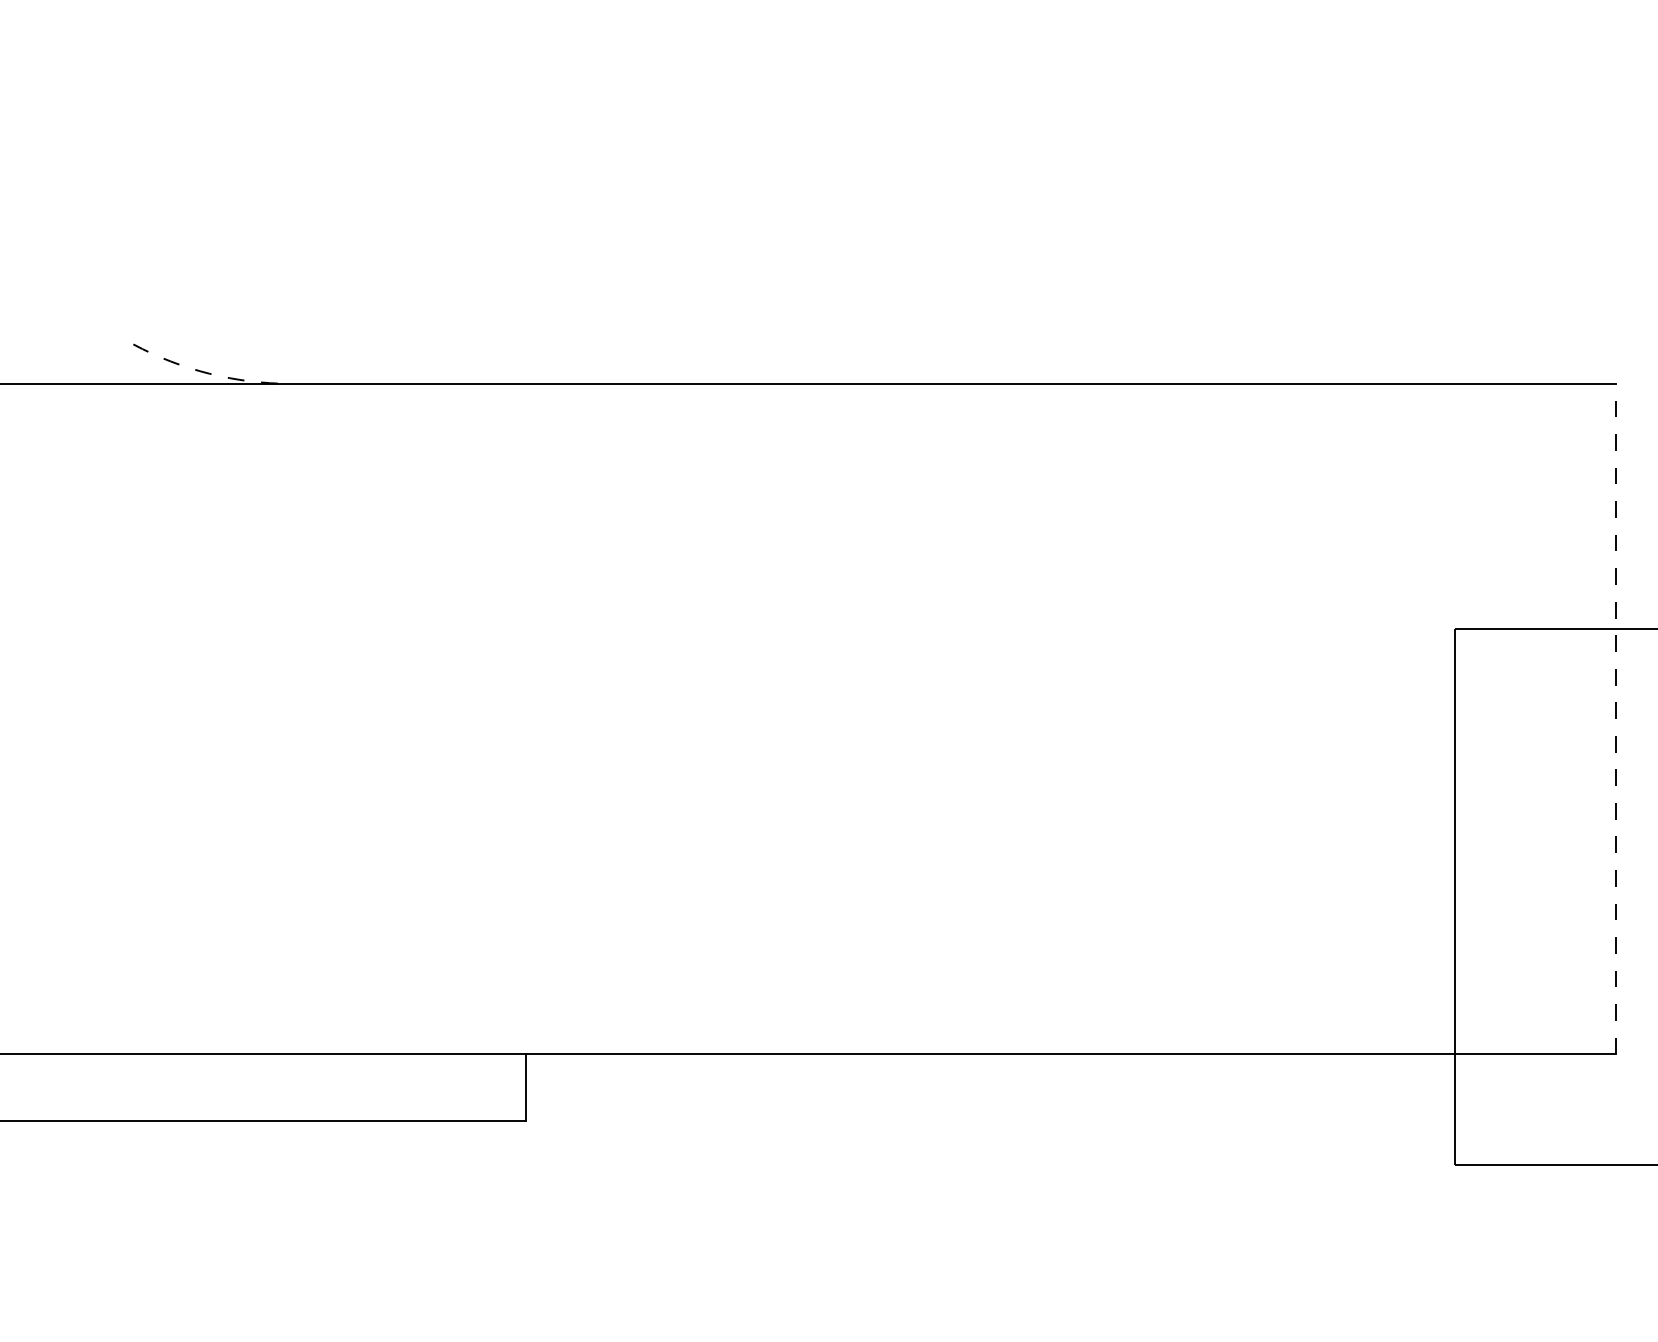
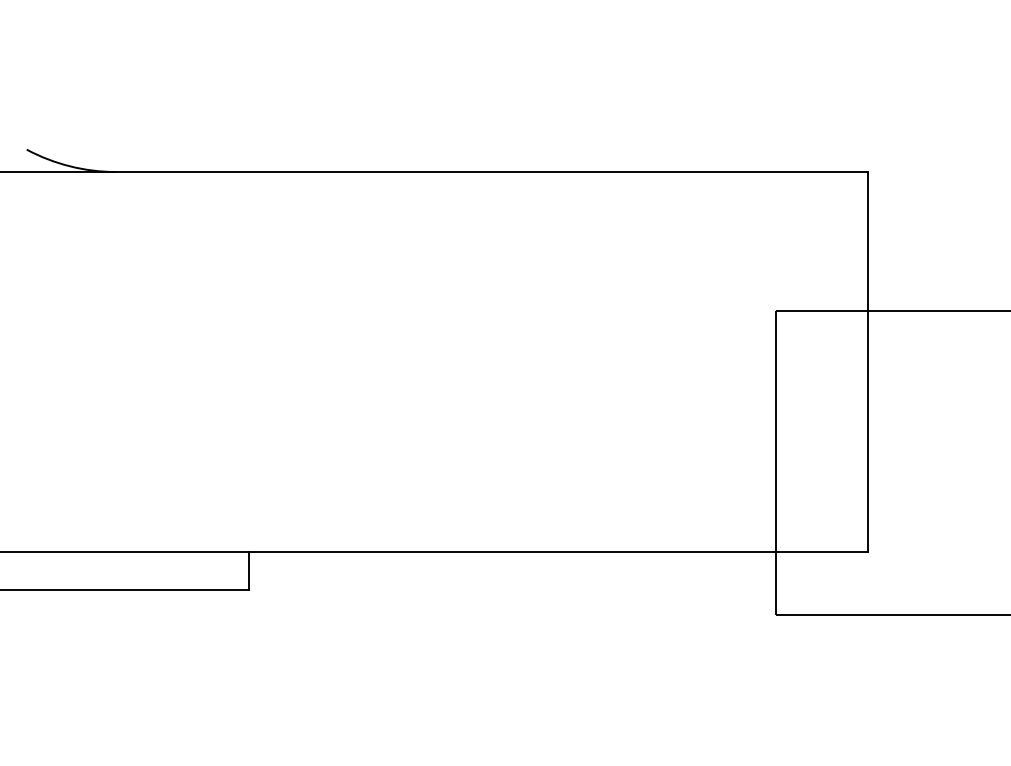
arc: (210, 374) -> (70, 166), dashed -> solid
line: (1615, 717) -> (867, 361), dashed -> solid

